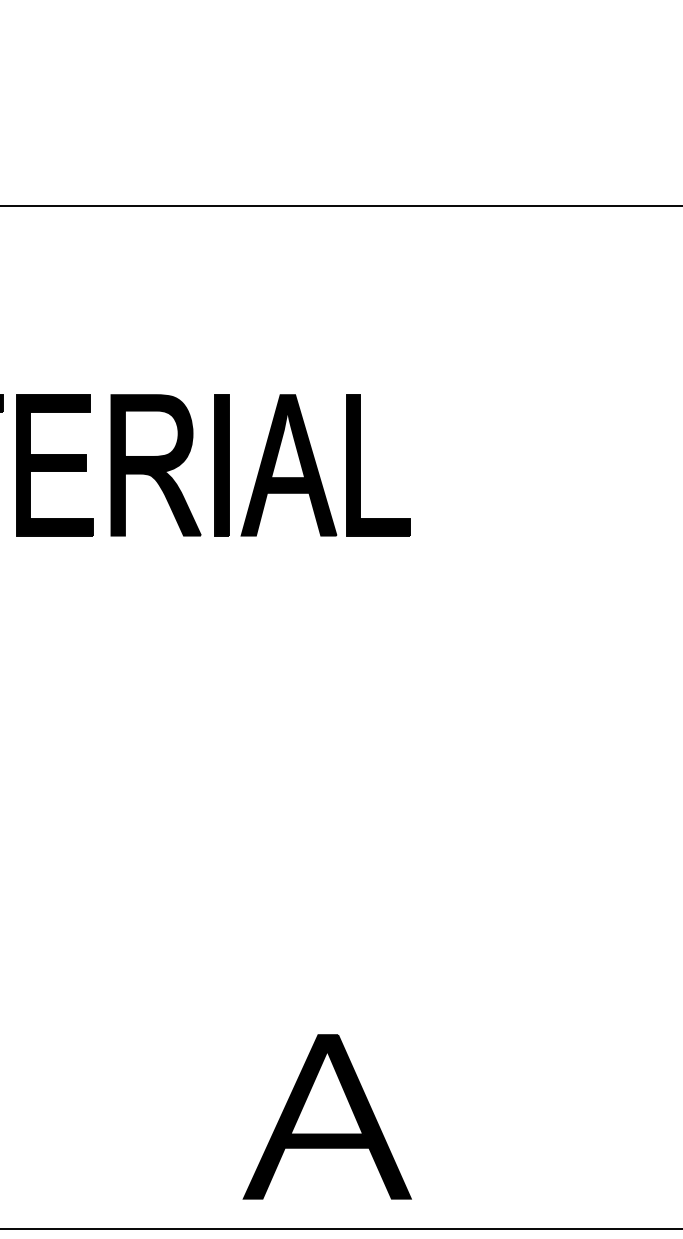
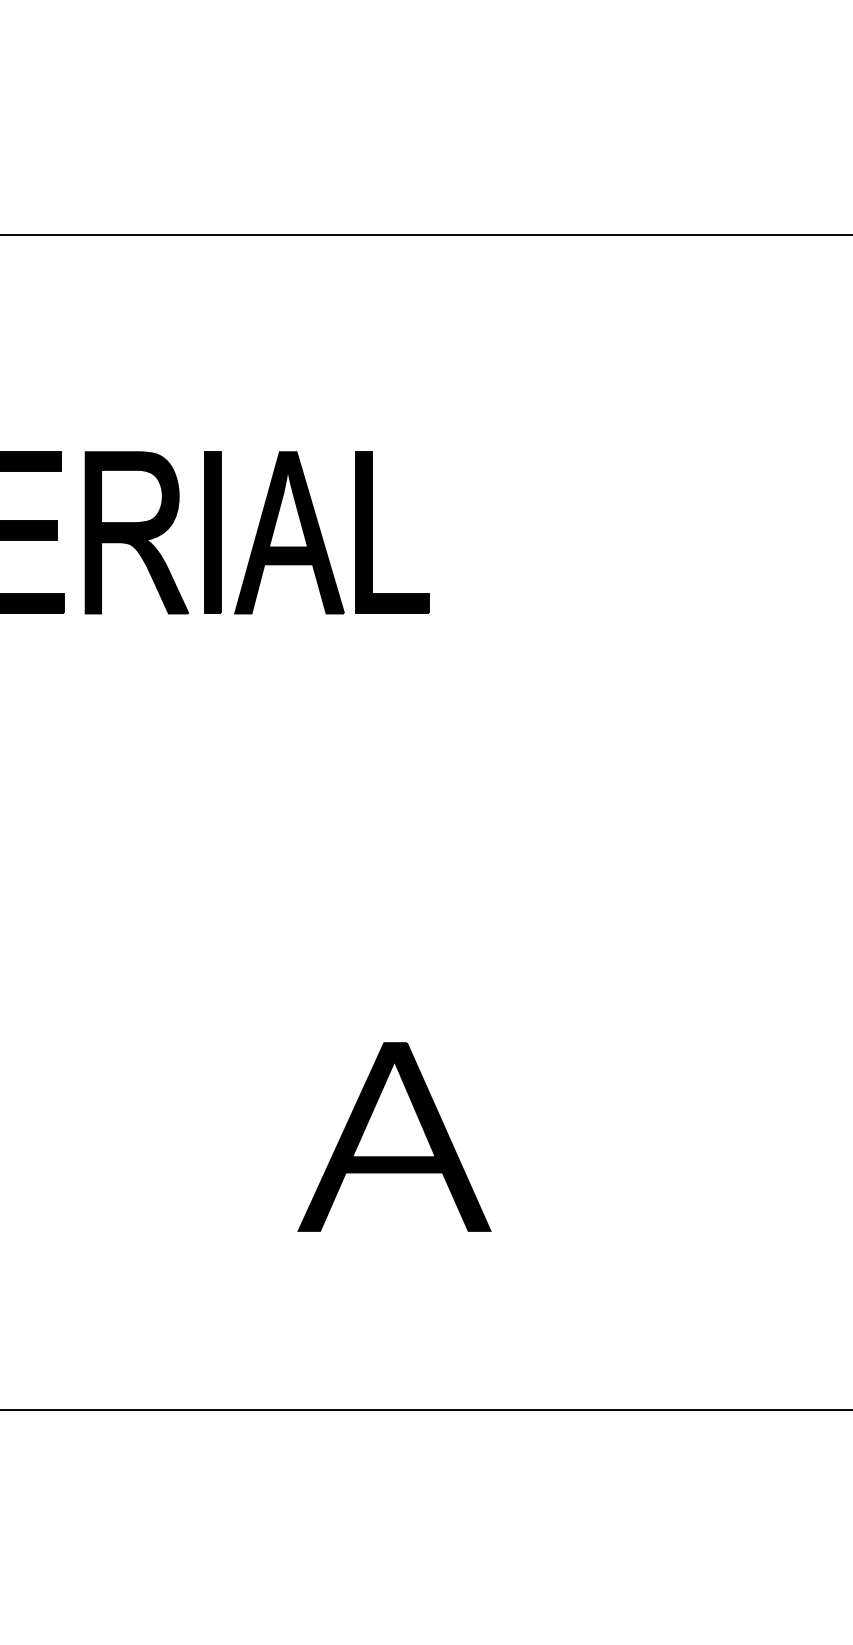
part: (327, 1116) -> (394, 1136), moved

